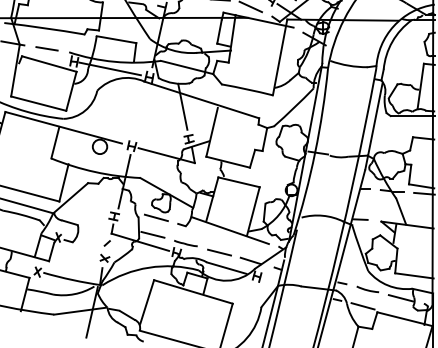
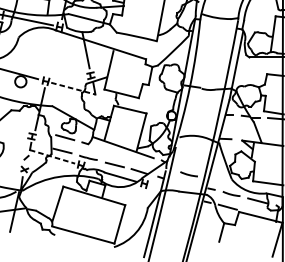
line: (167, 155) -> (73, 88), solid -> dashed
line: (140, 242) -> (52, 157), solid -> dashed
arc: (313, 264) -> (188, 174), added

